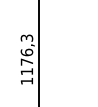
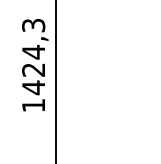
text: (26, 61) -> (32, 68), 1176,3 -> 1424,3

